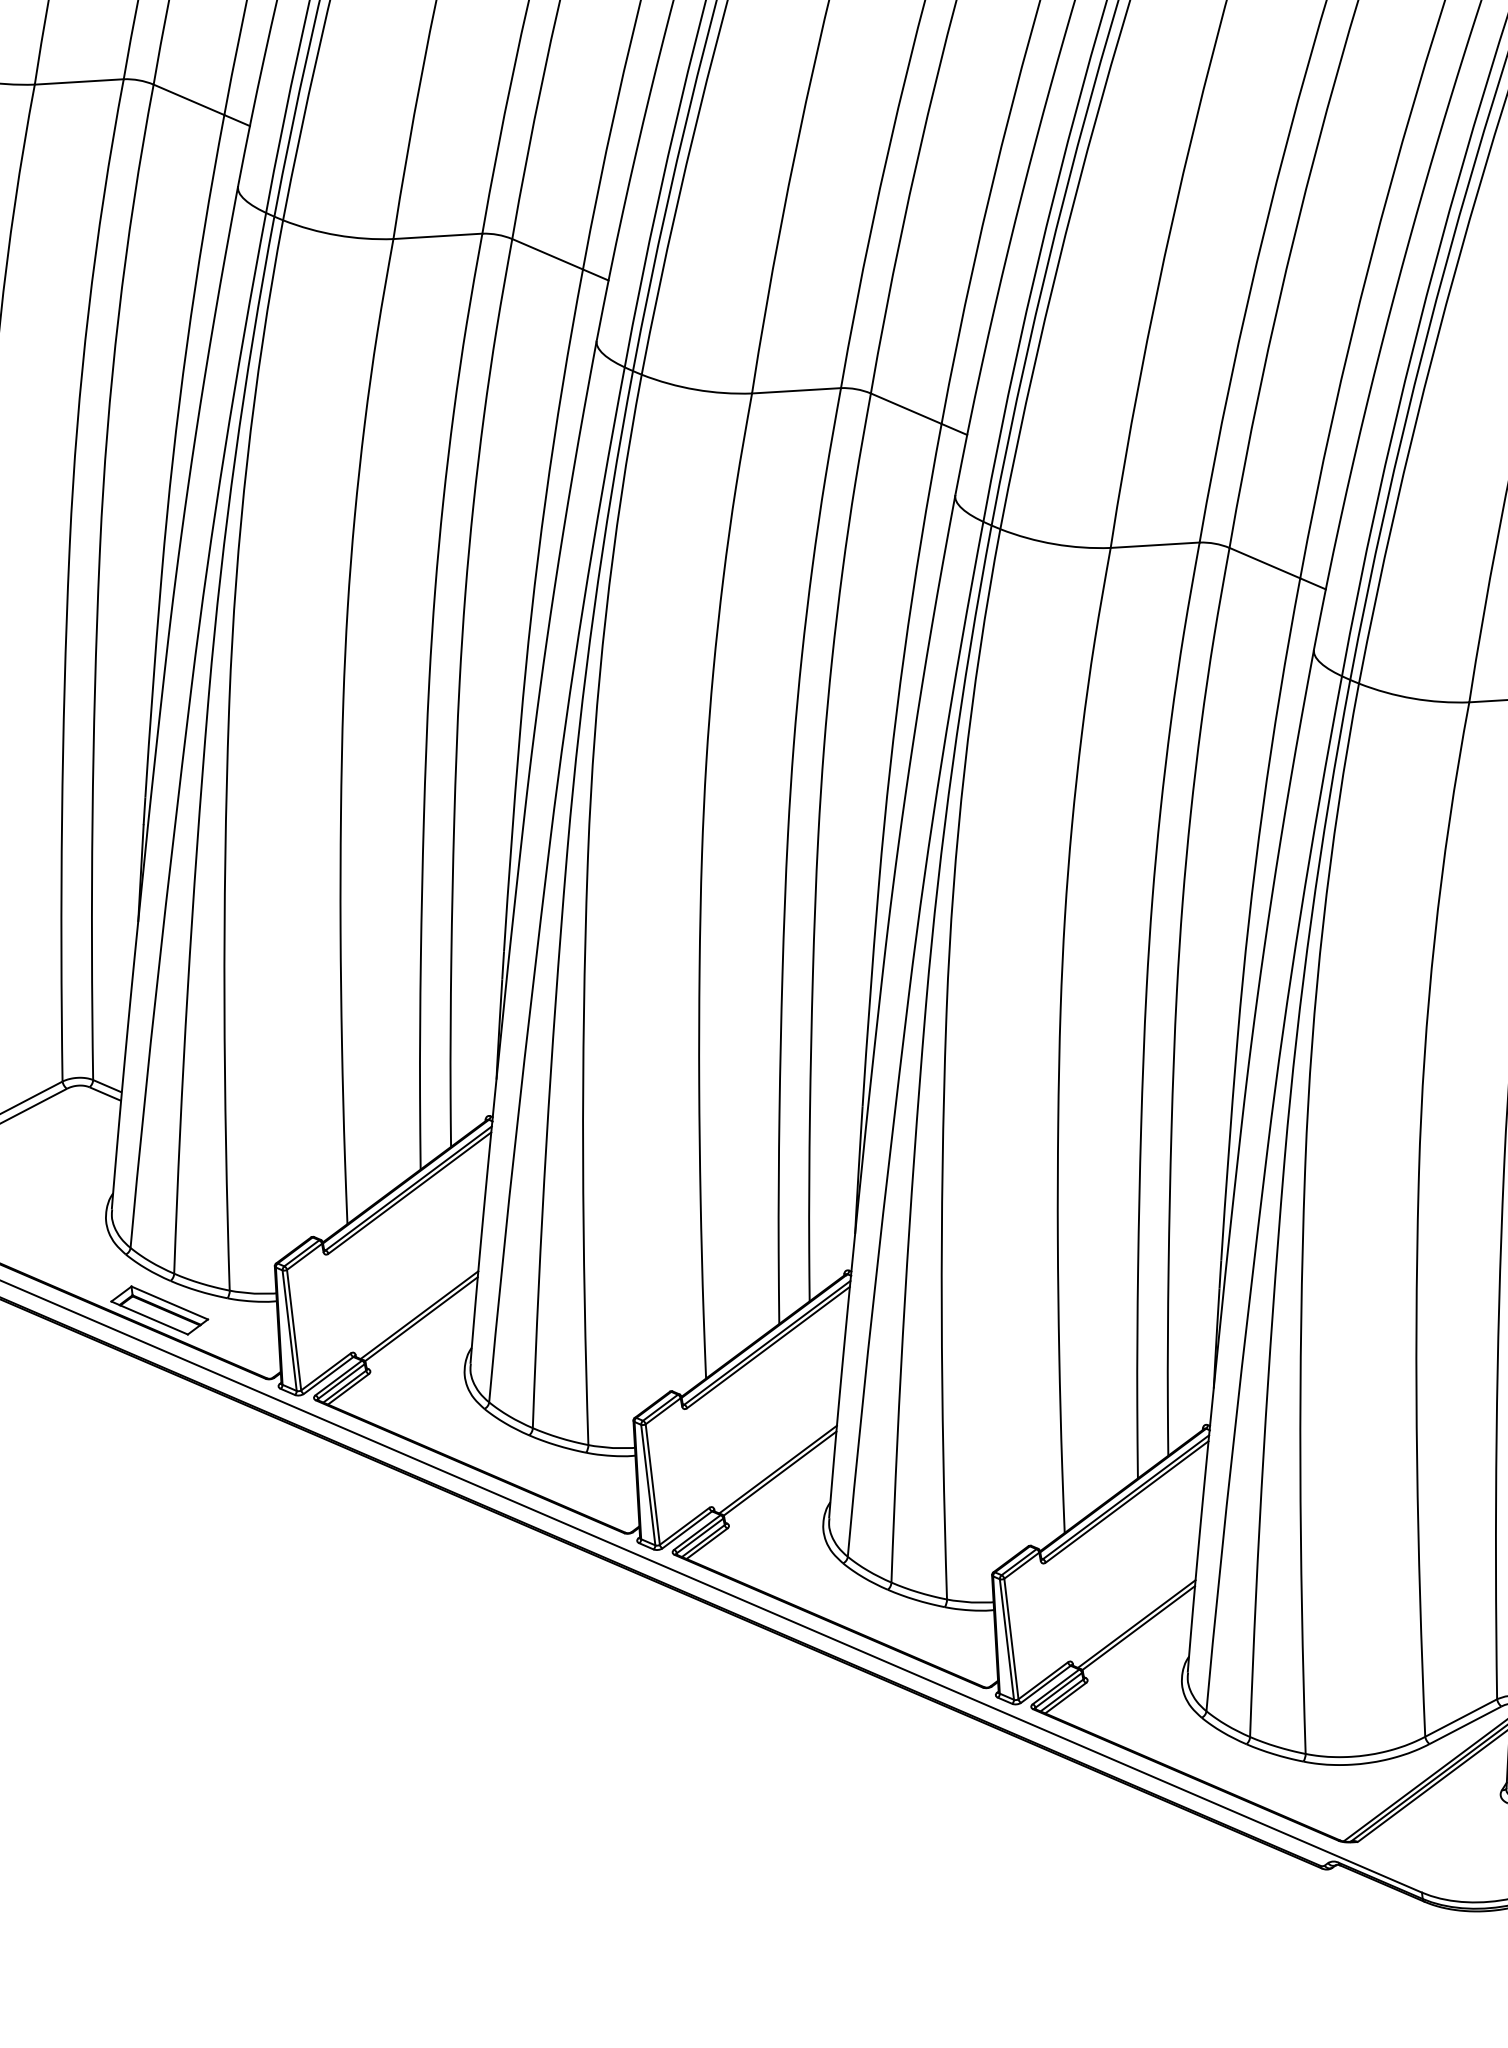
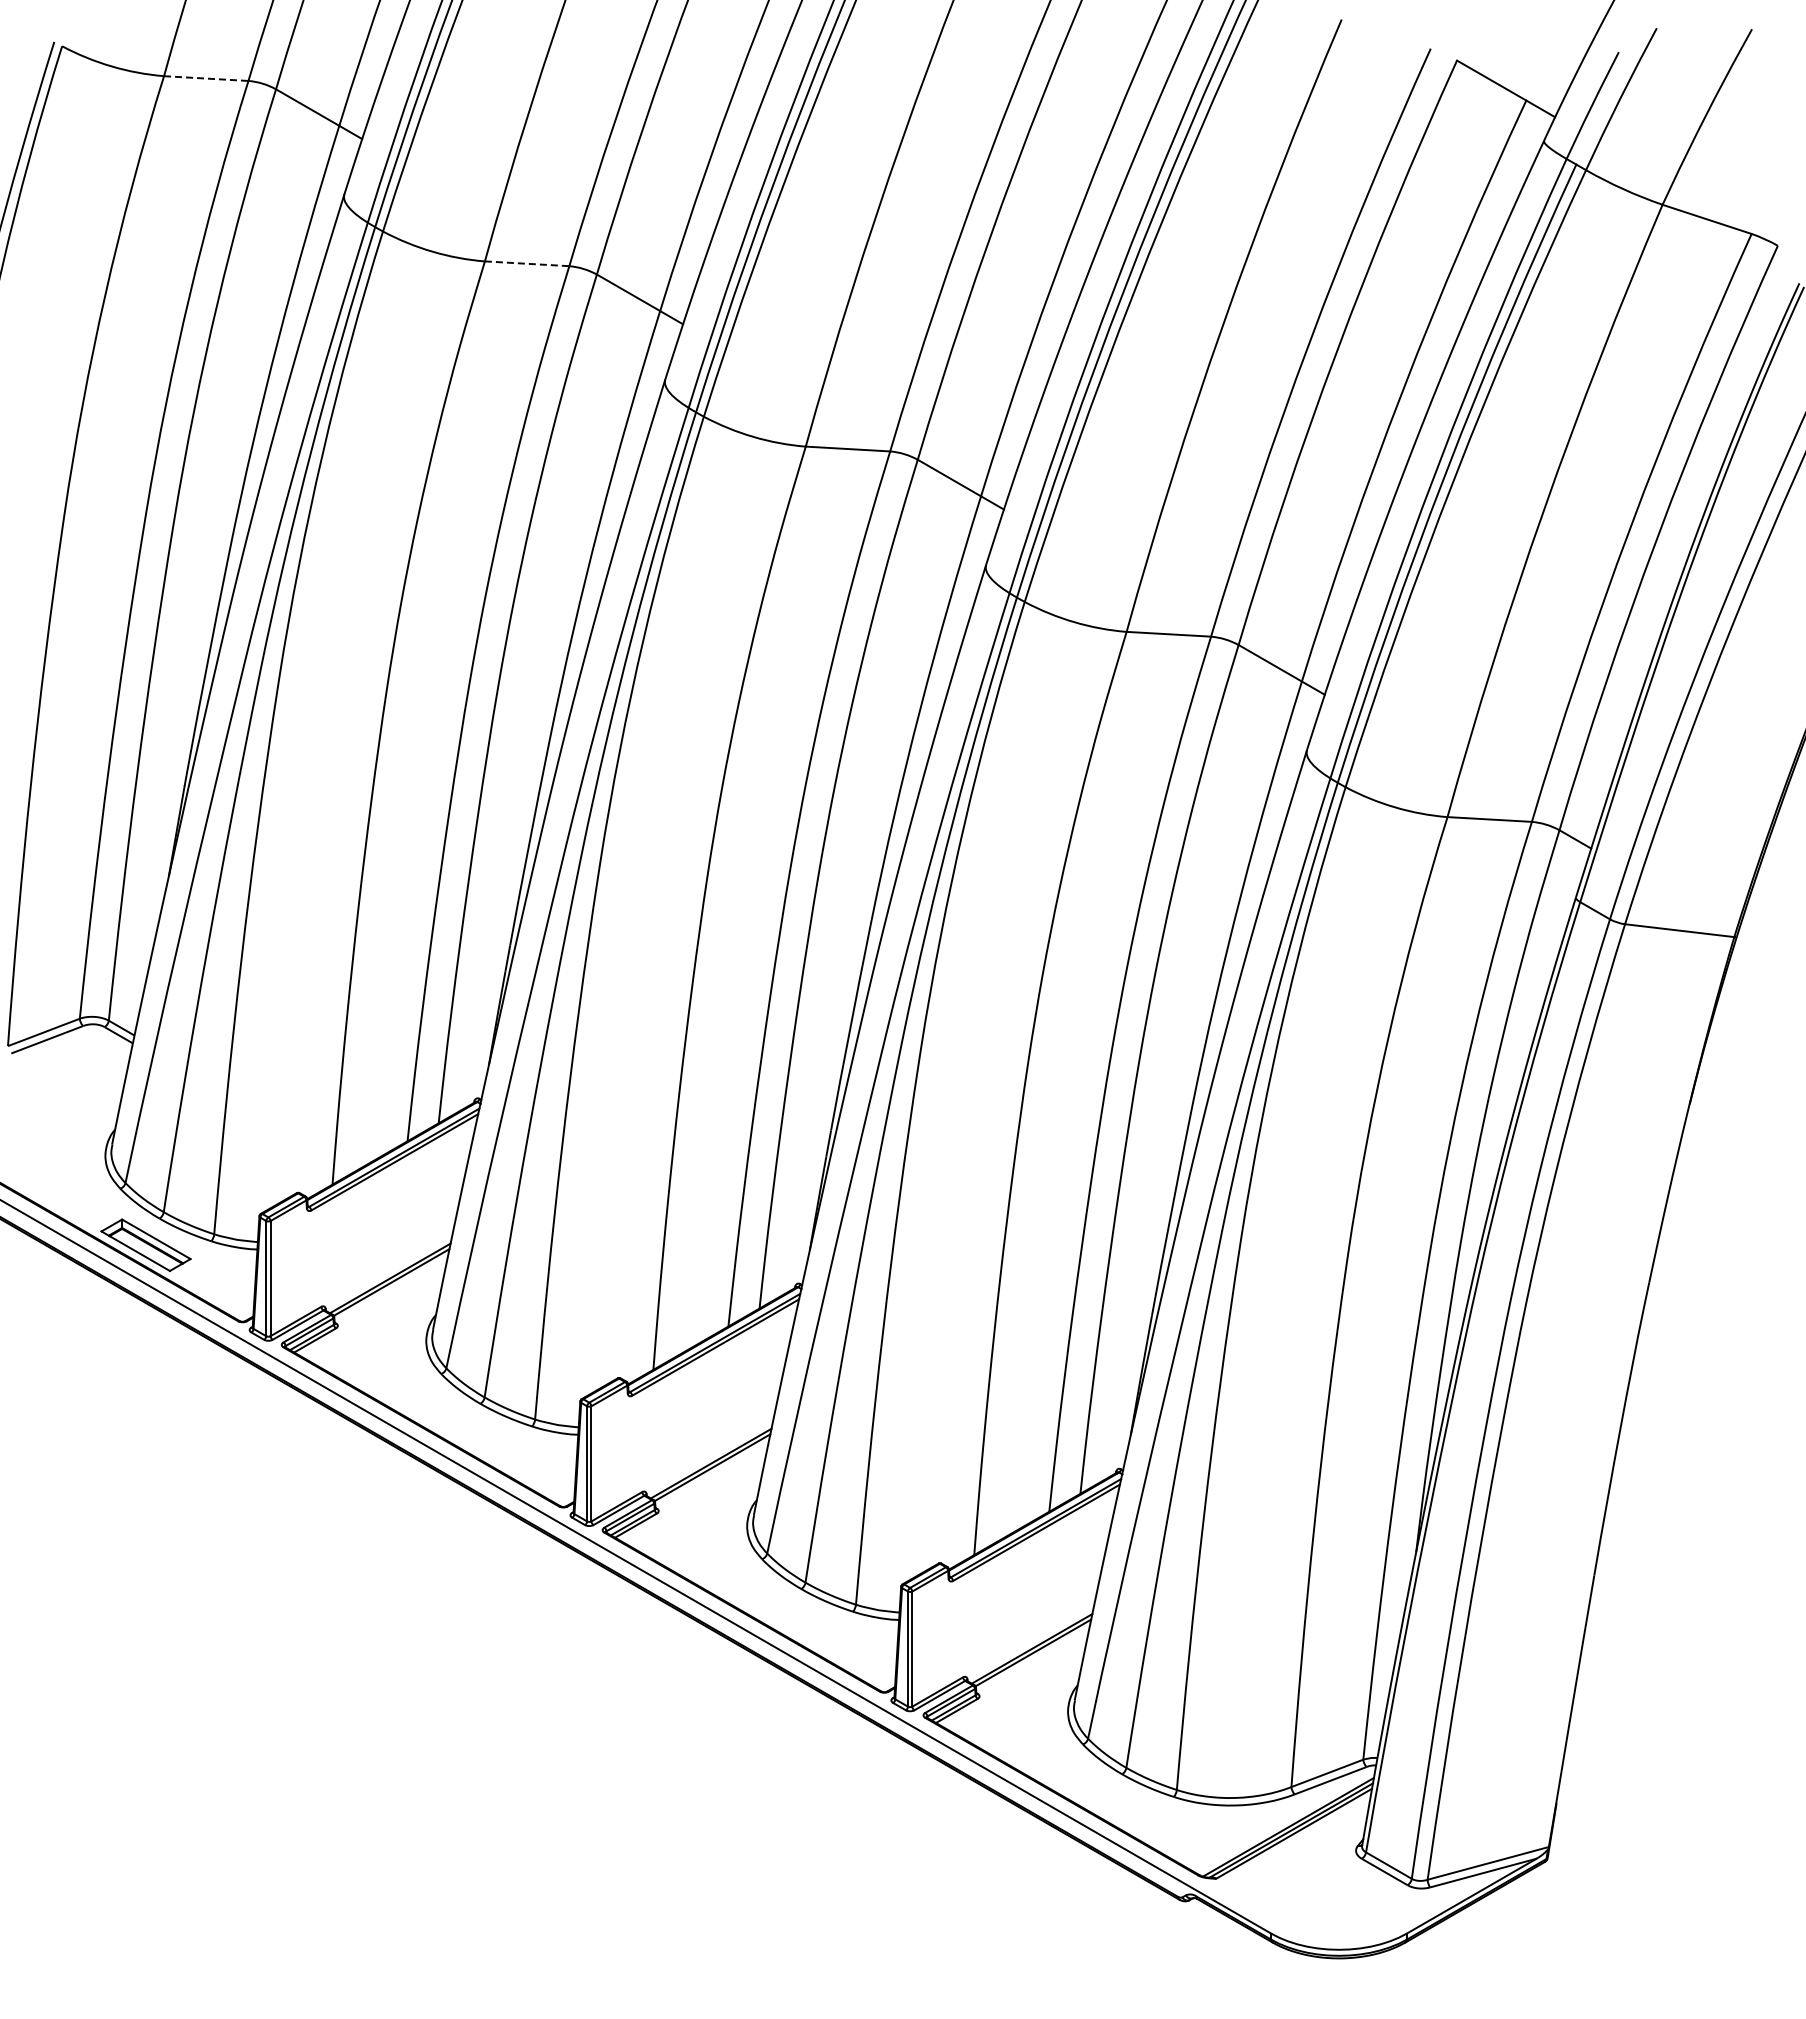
line: (79, 81) -> (206, 78), solid -> dashed
line: (438, 236) -> (527, 263), solid -> dashed

